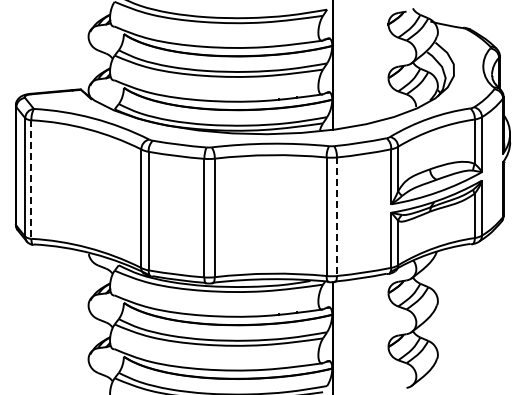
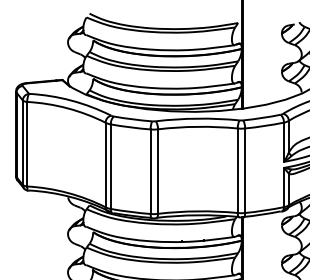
line: (31, 180) -> (27, 144), dashed -> solid
line: (336, 217) -> (244, 171), dashed -> solid

